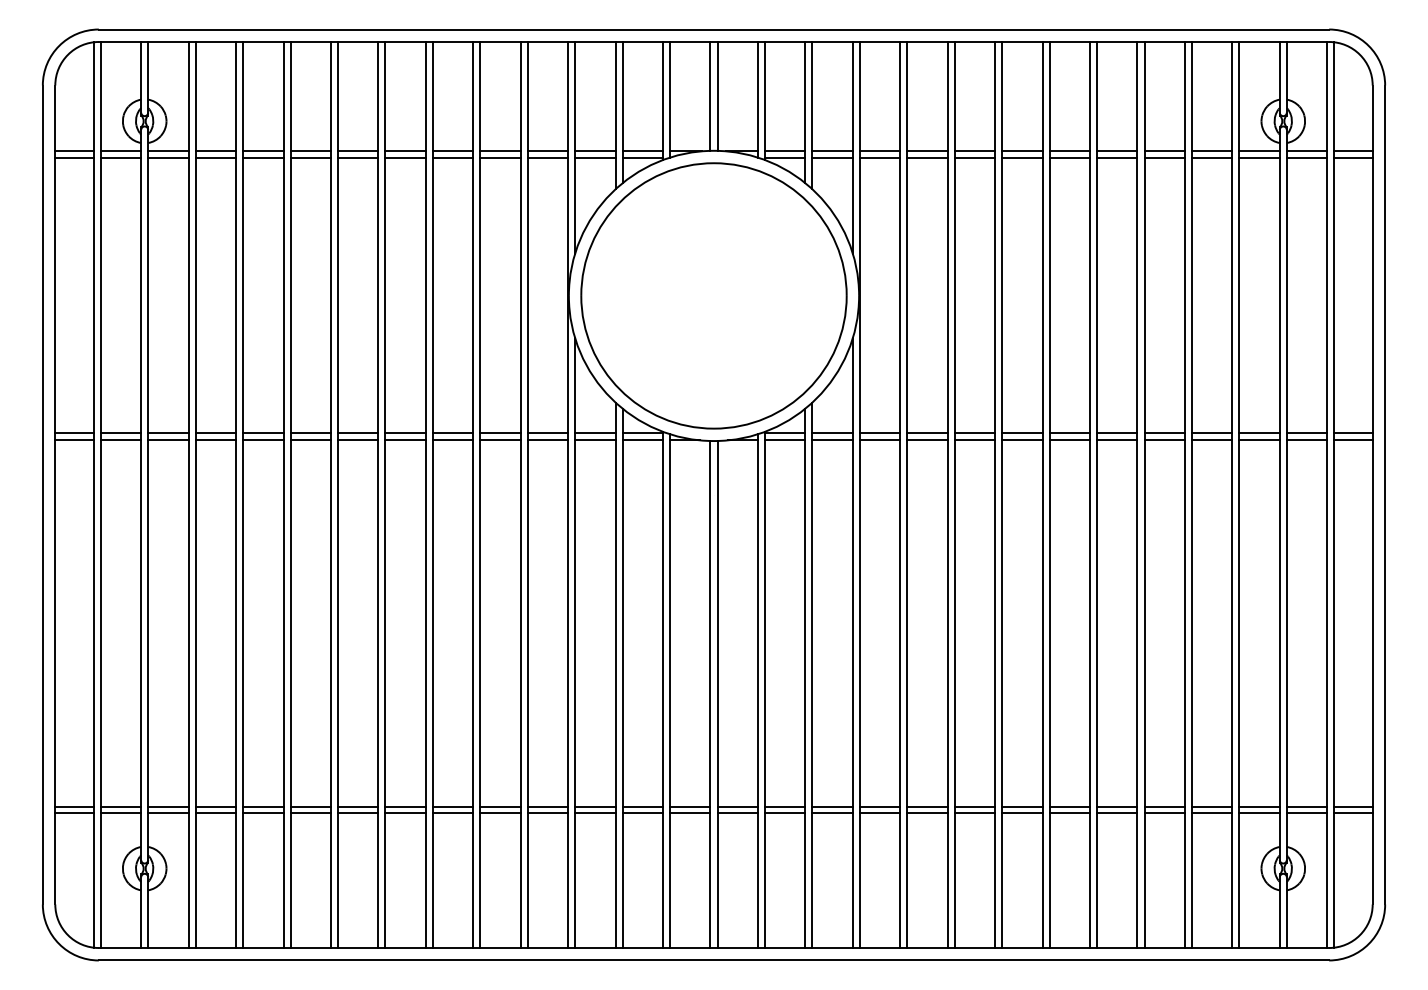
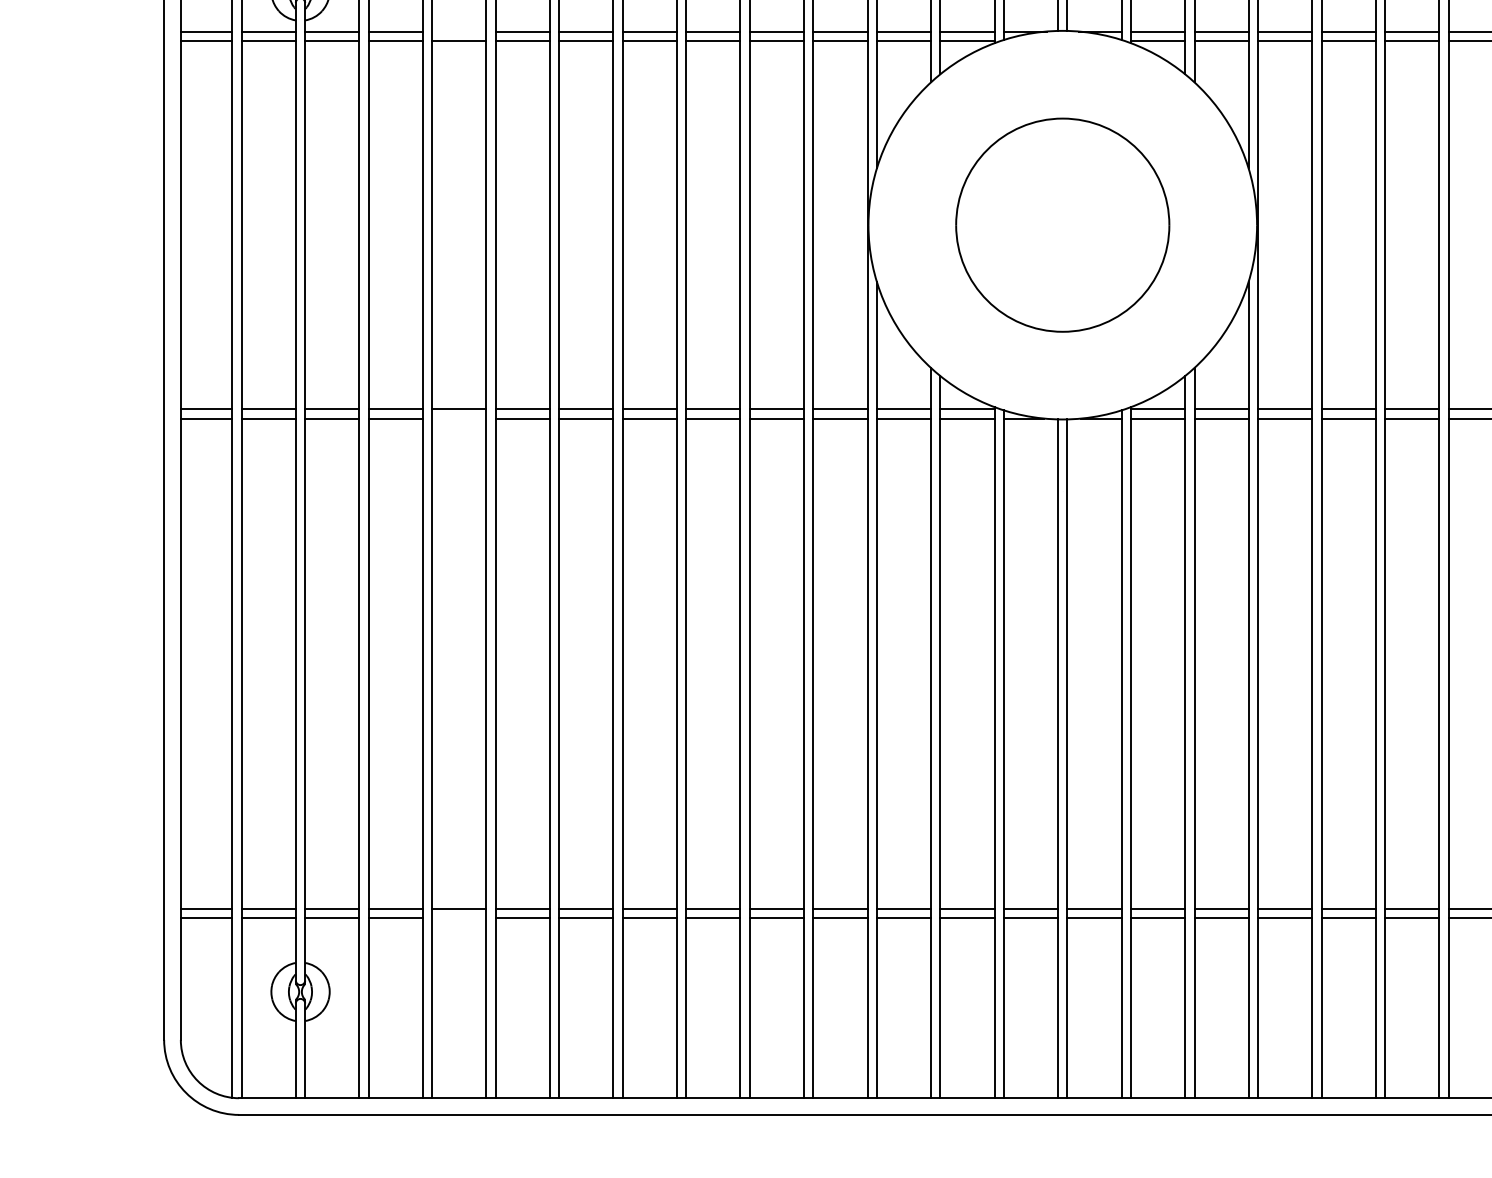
line: (263, 151) -> (459, 31), removed
part: (713, 295) -> (1062, 224), size x0.6
line: (263, 440) -> (459, 418), removed
line: (263, 813) -> (459, 918), removed

